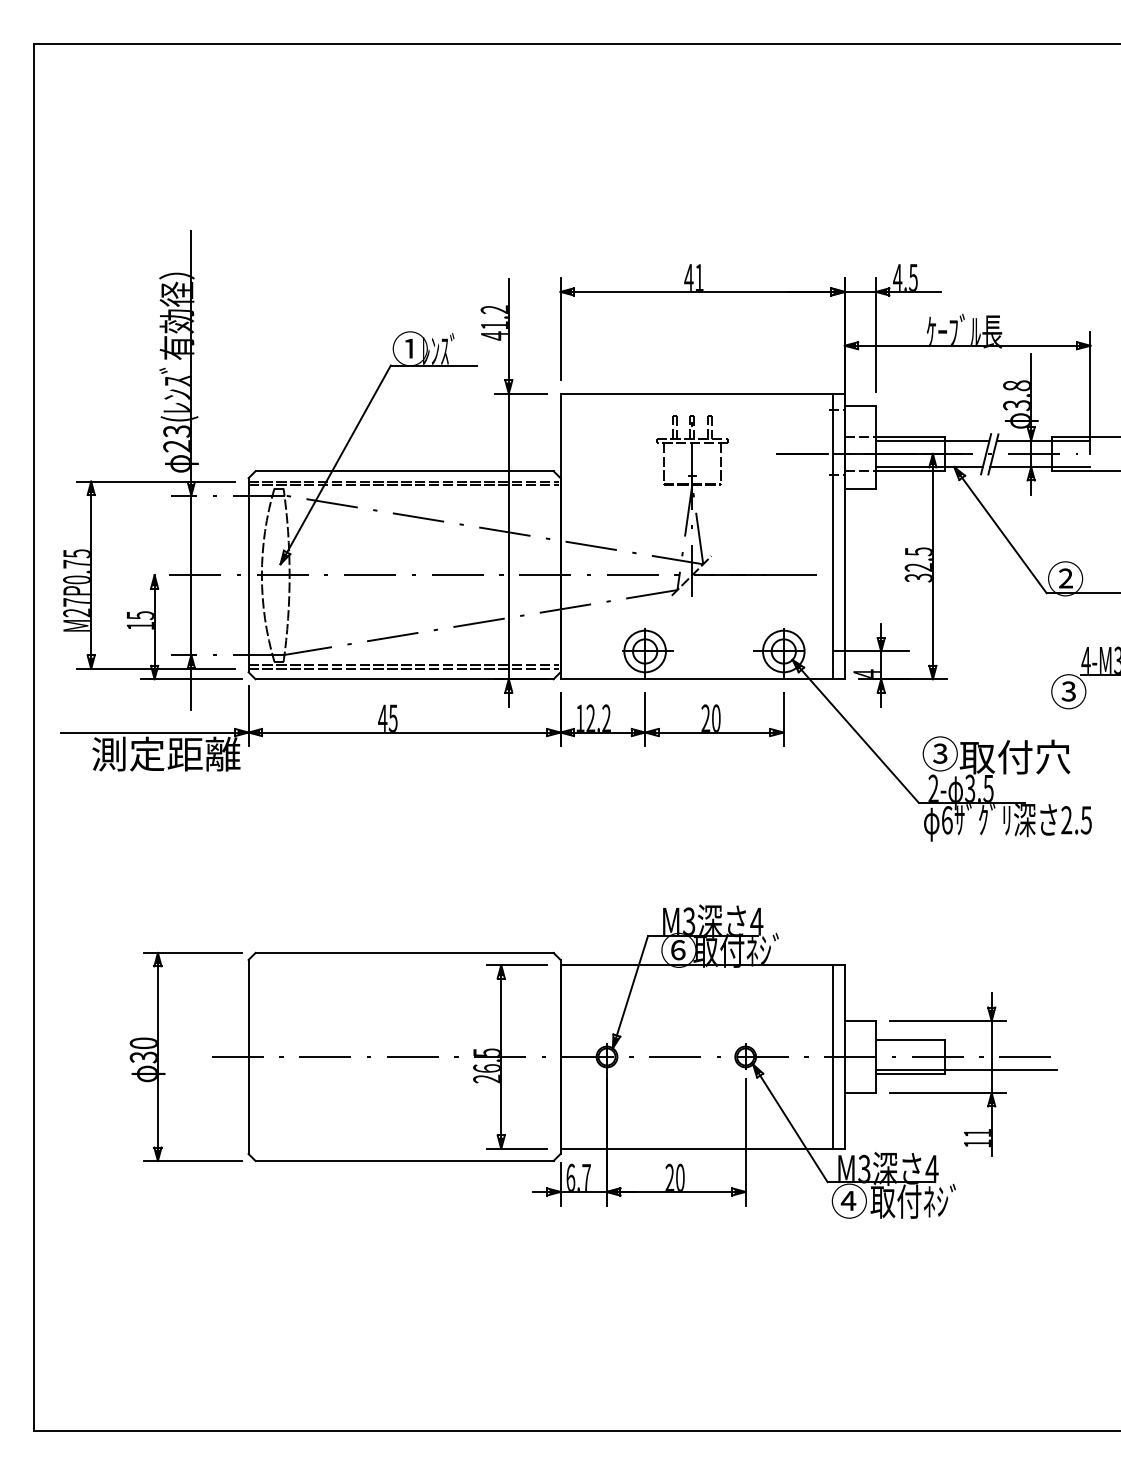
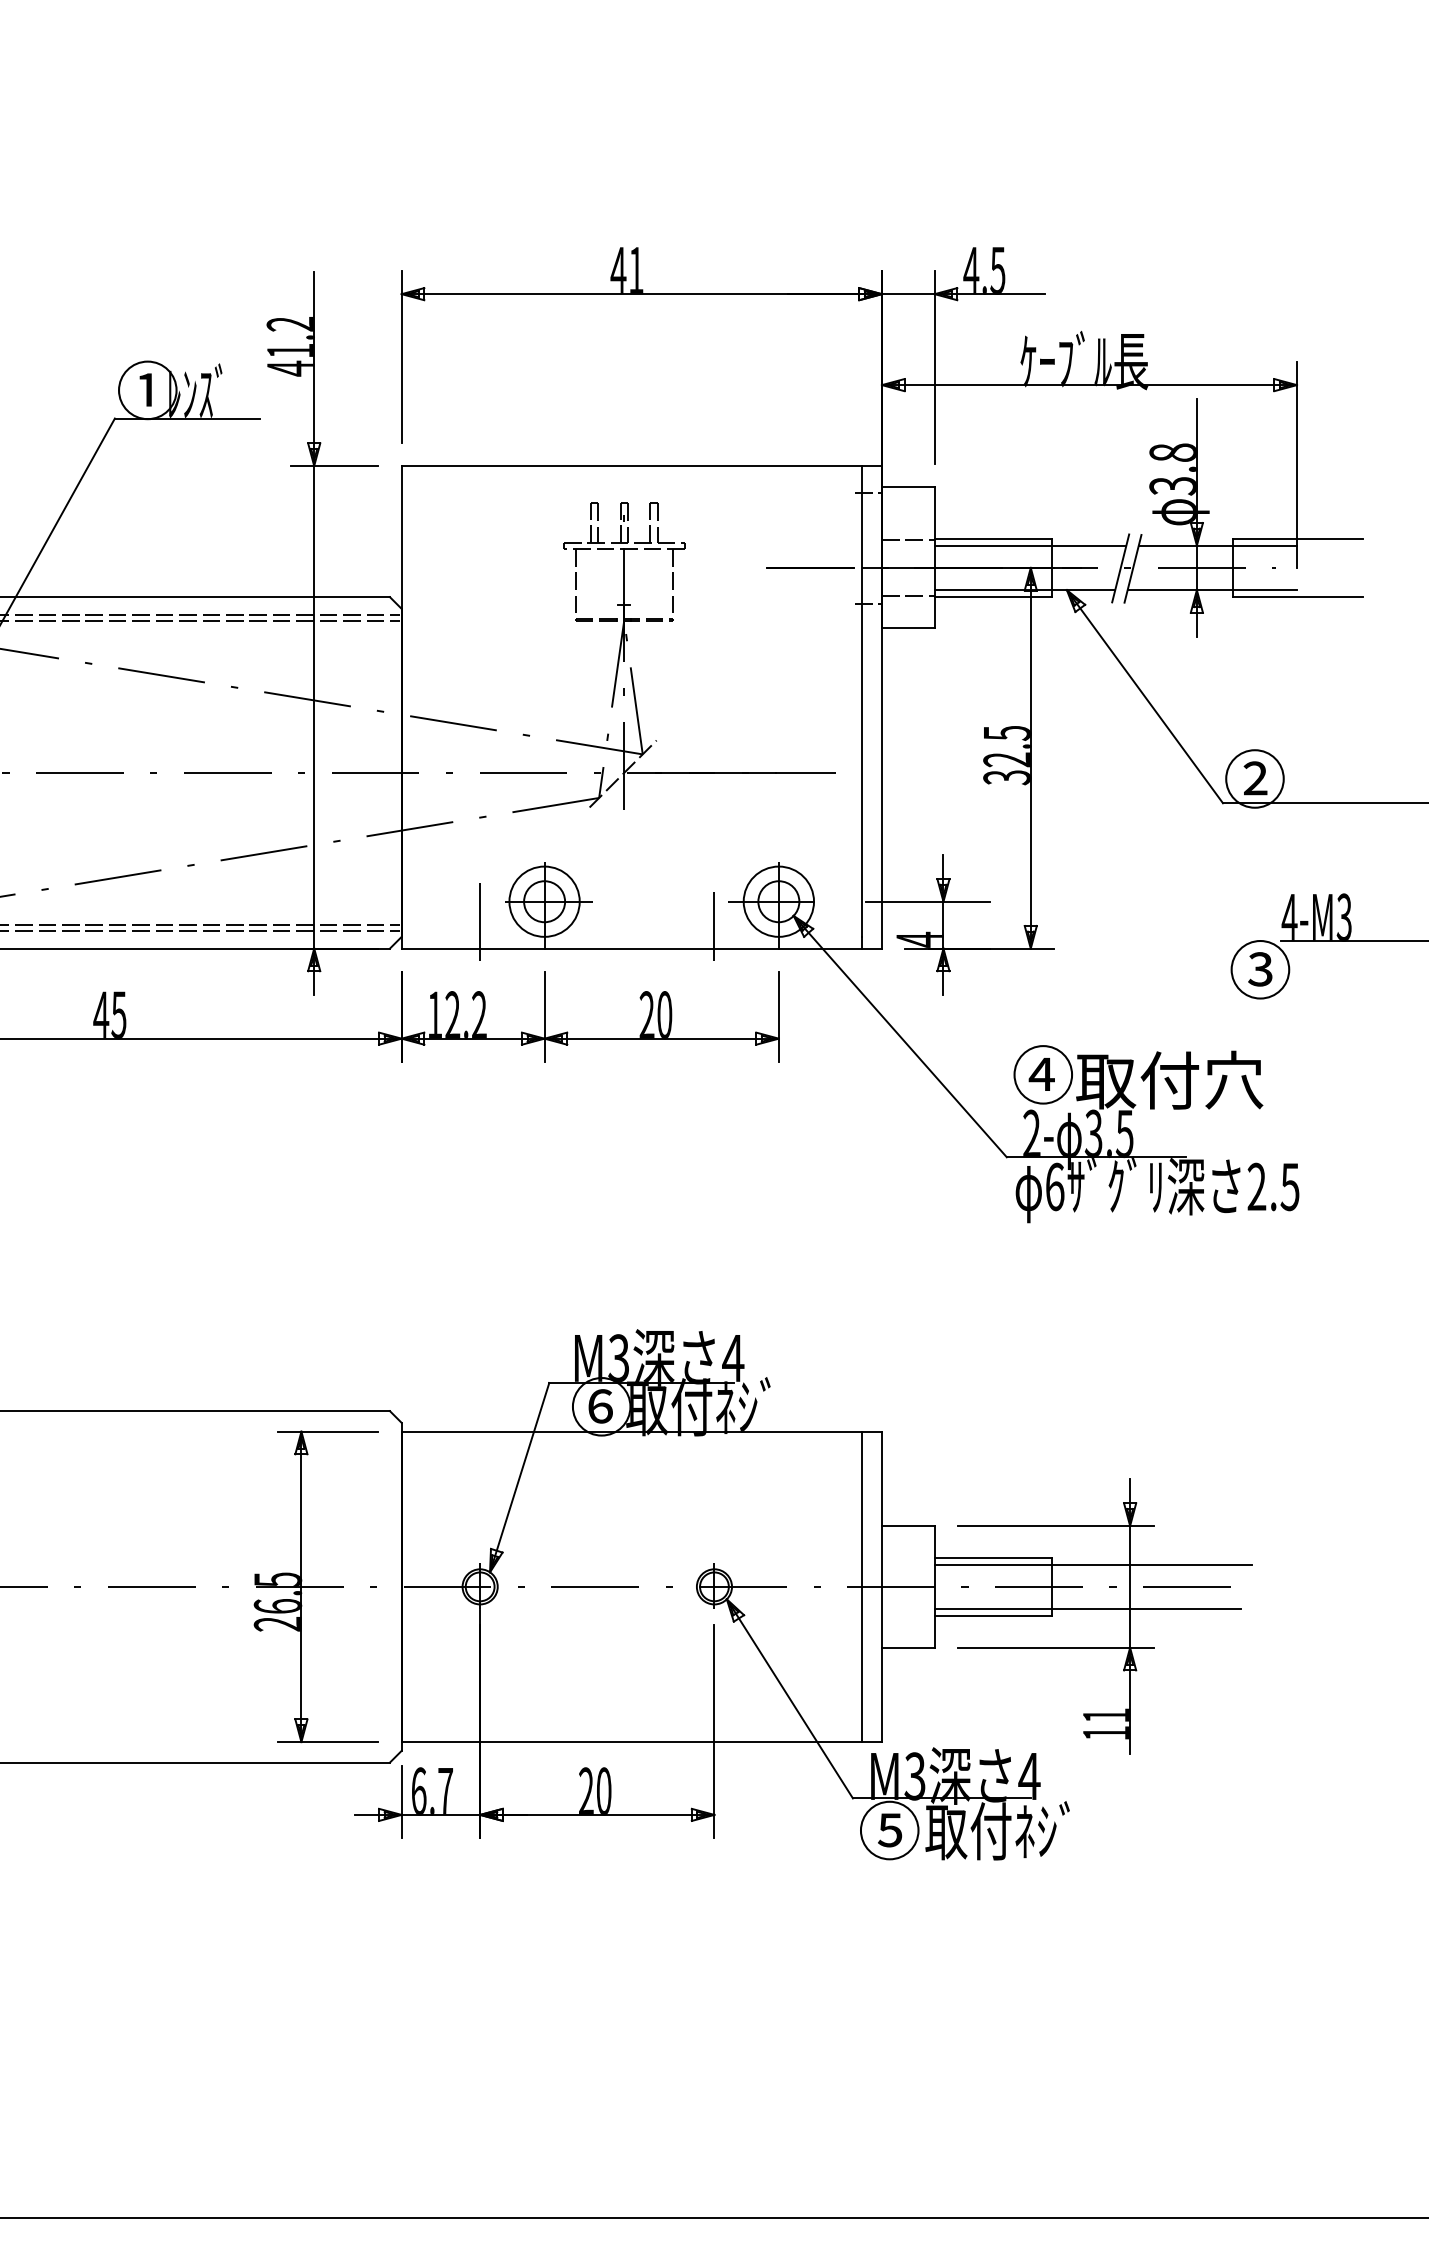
line: (607, 663) -> (480, 922), added
line: (745, 665) -> (714, 925), added
text: (939, 753) -> (1041, 1074), ③ -> ④
line: (969, 1043) -> (1092, 1564), added
text: (848, 1201) -> (888, 1831), ④ -> ⑤

